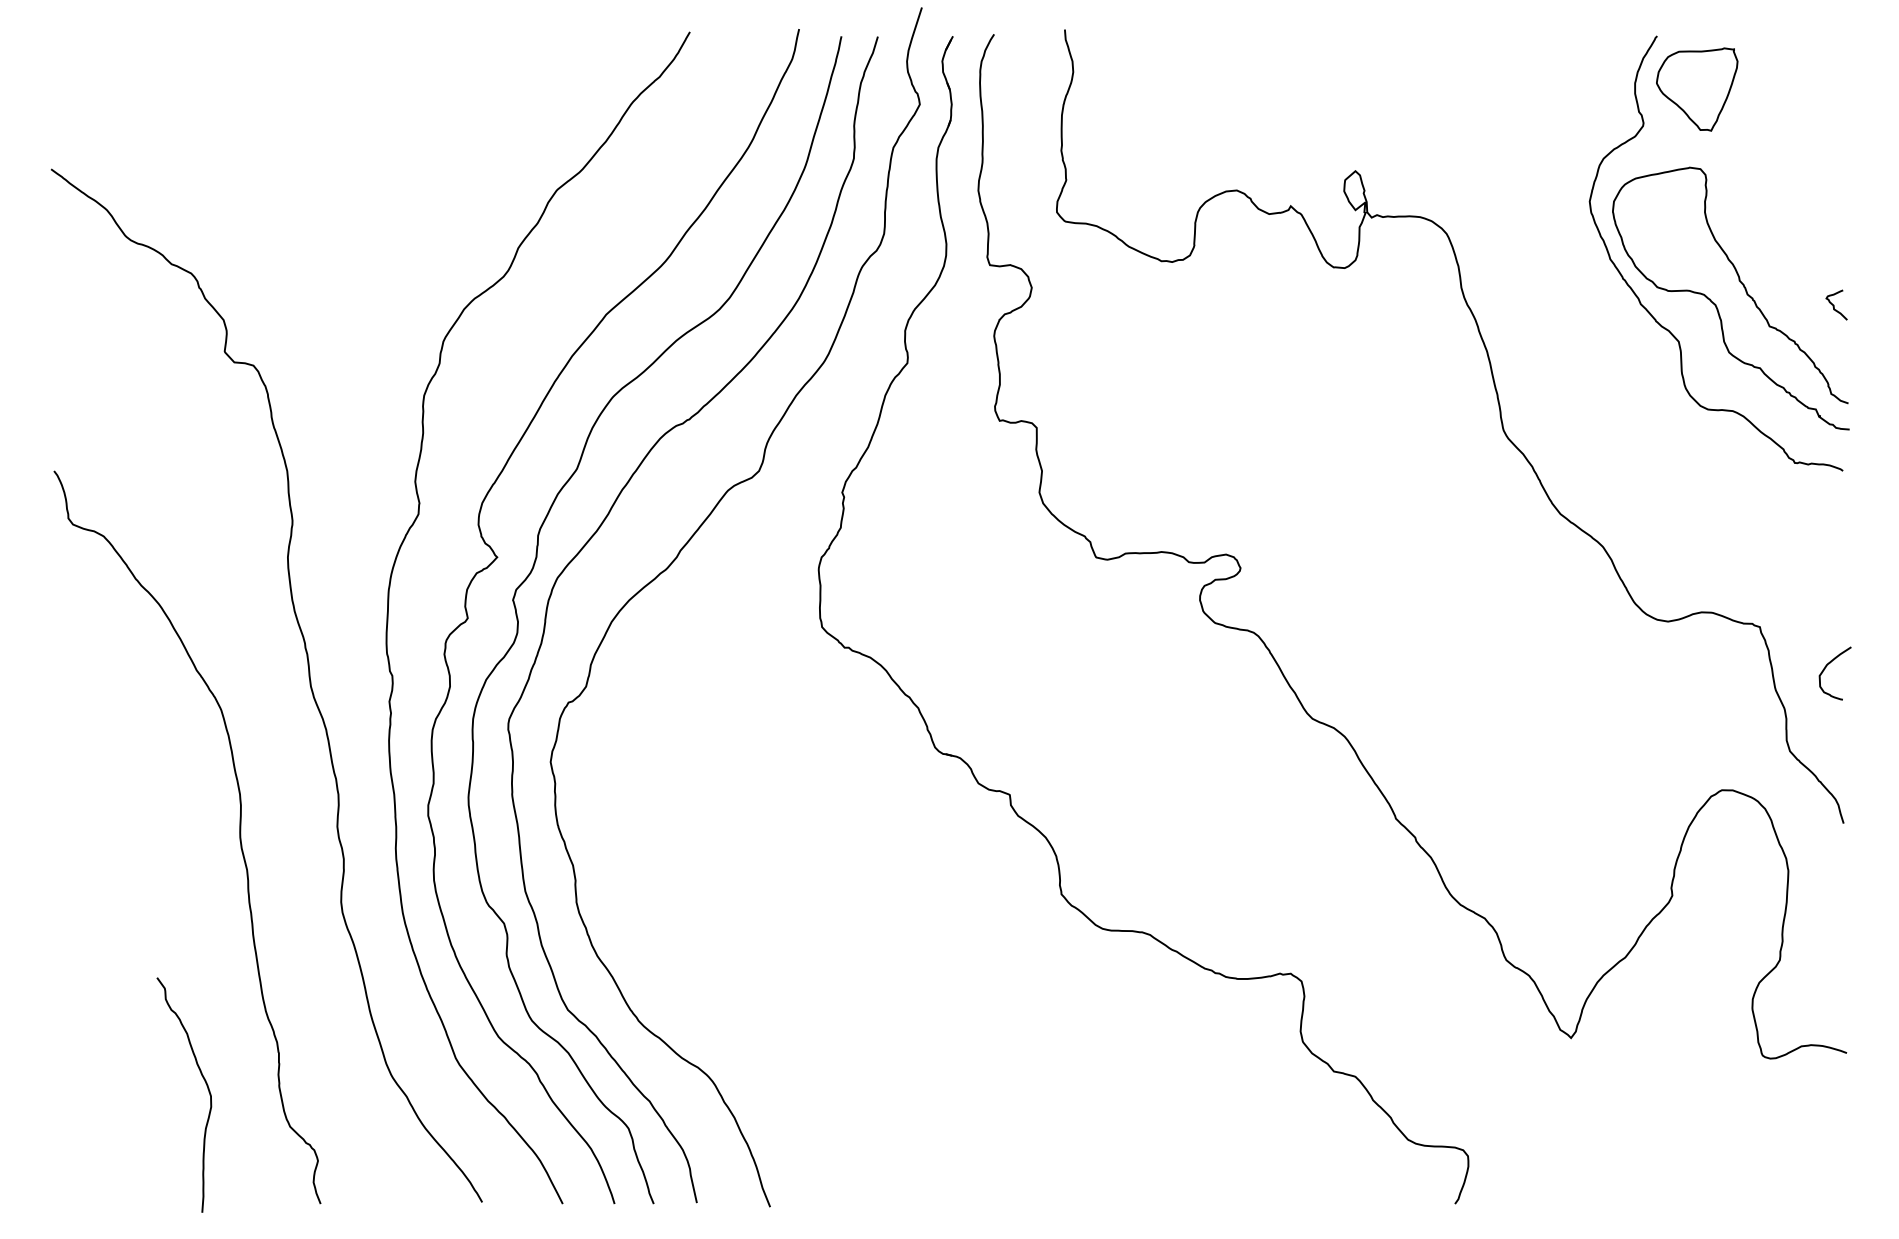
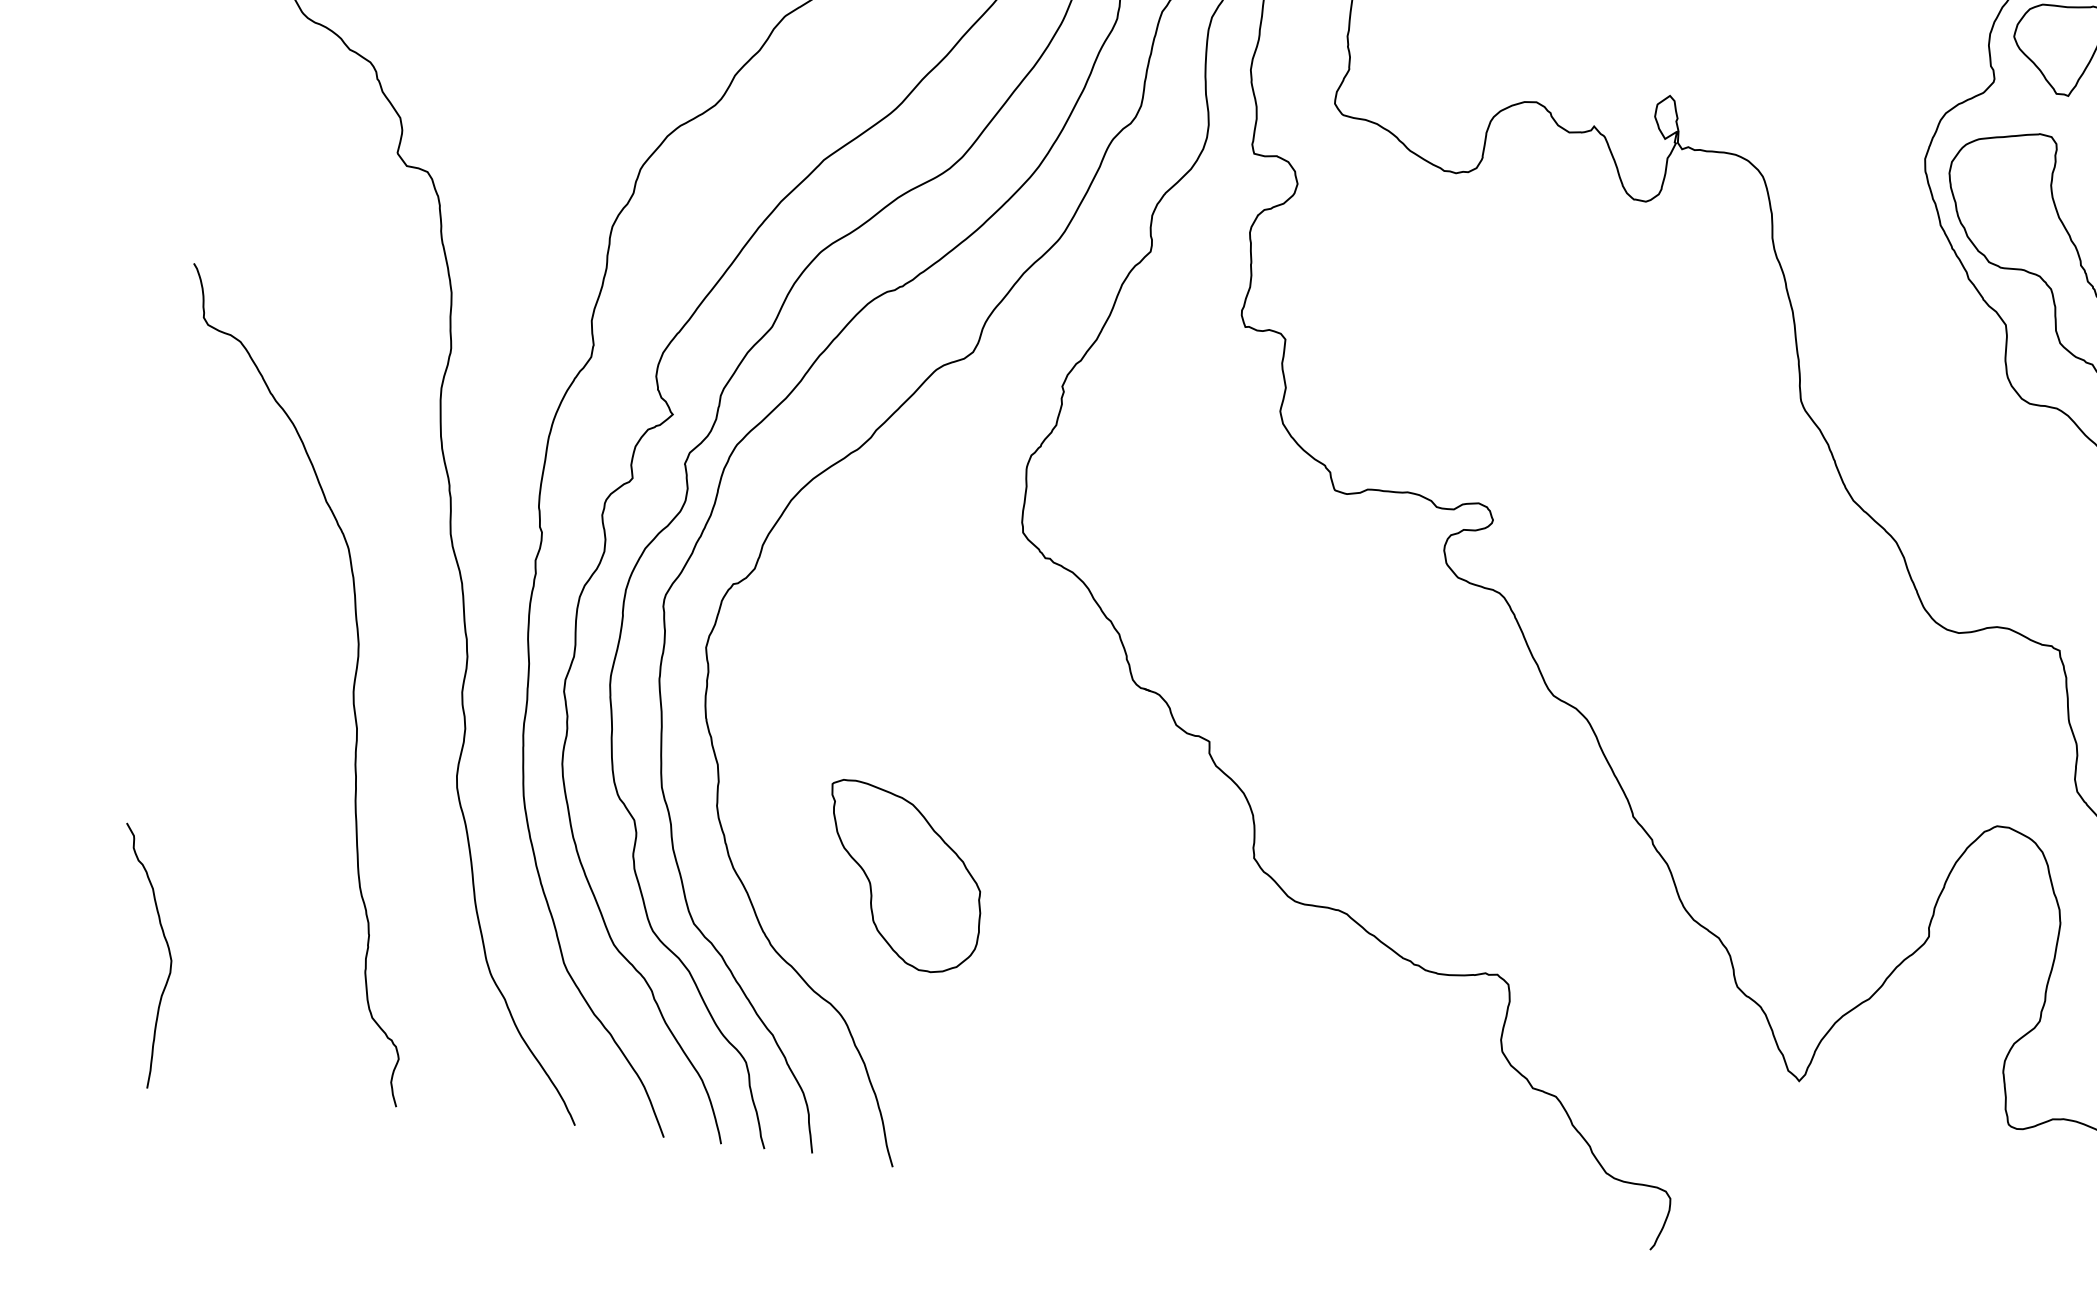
part: (750, 946) -> (903, 876), added
curve: (206, 1086) -> (167, 949), moved

